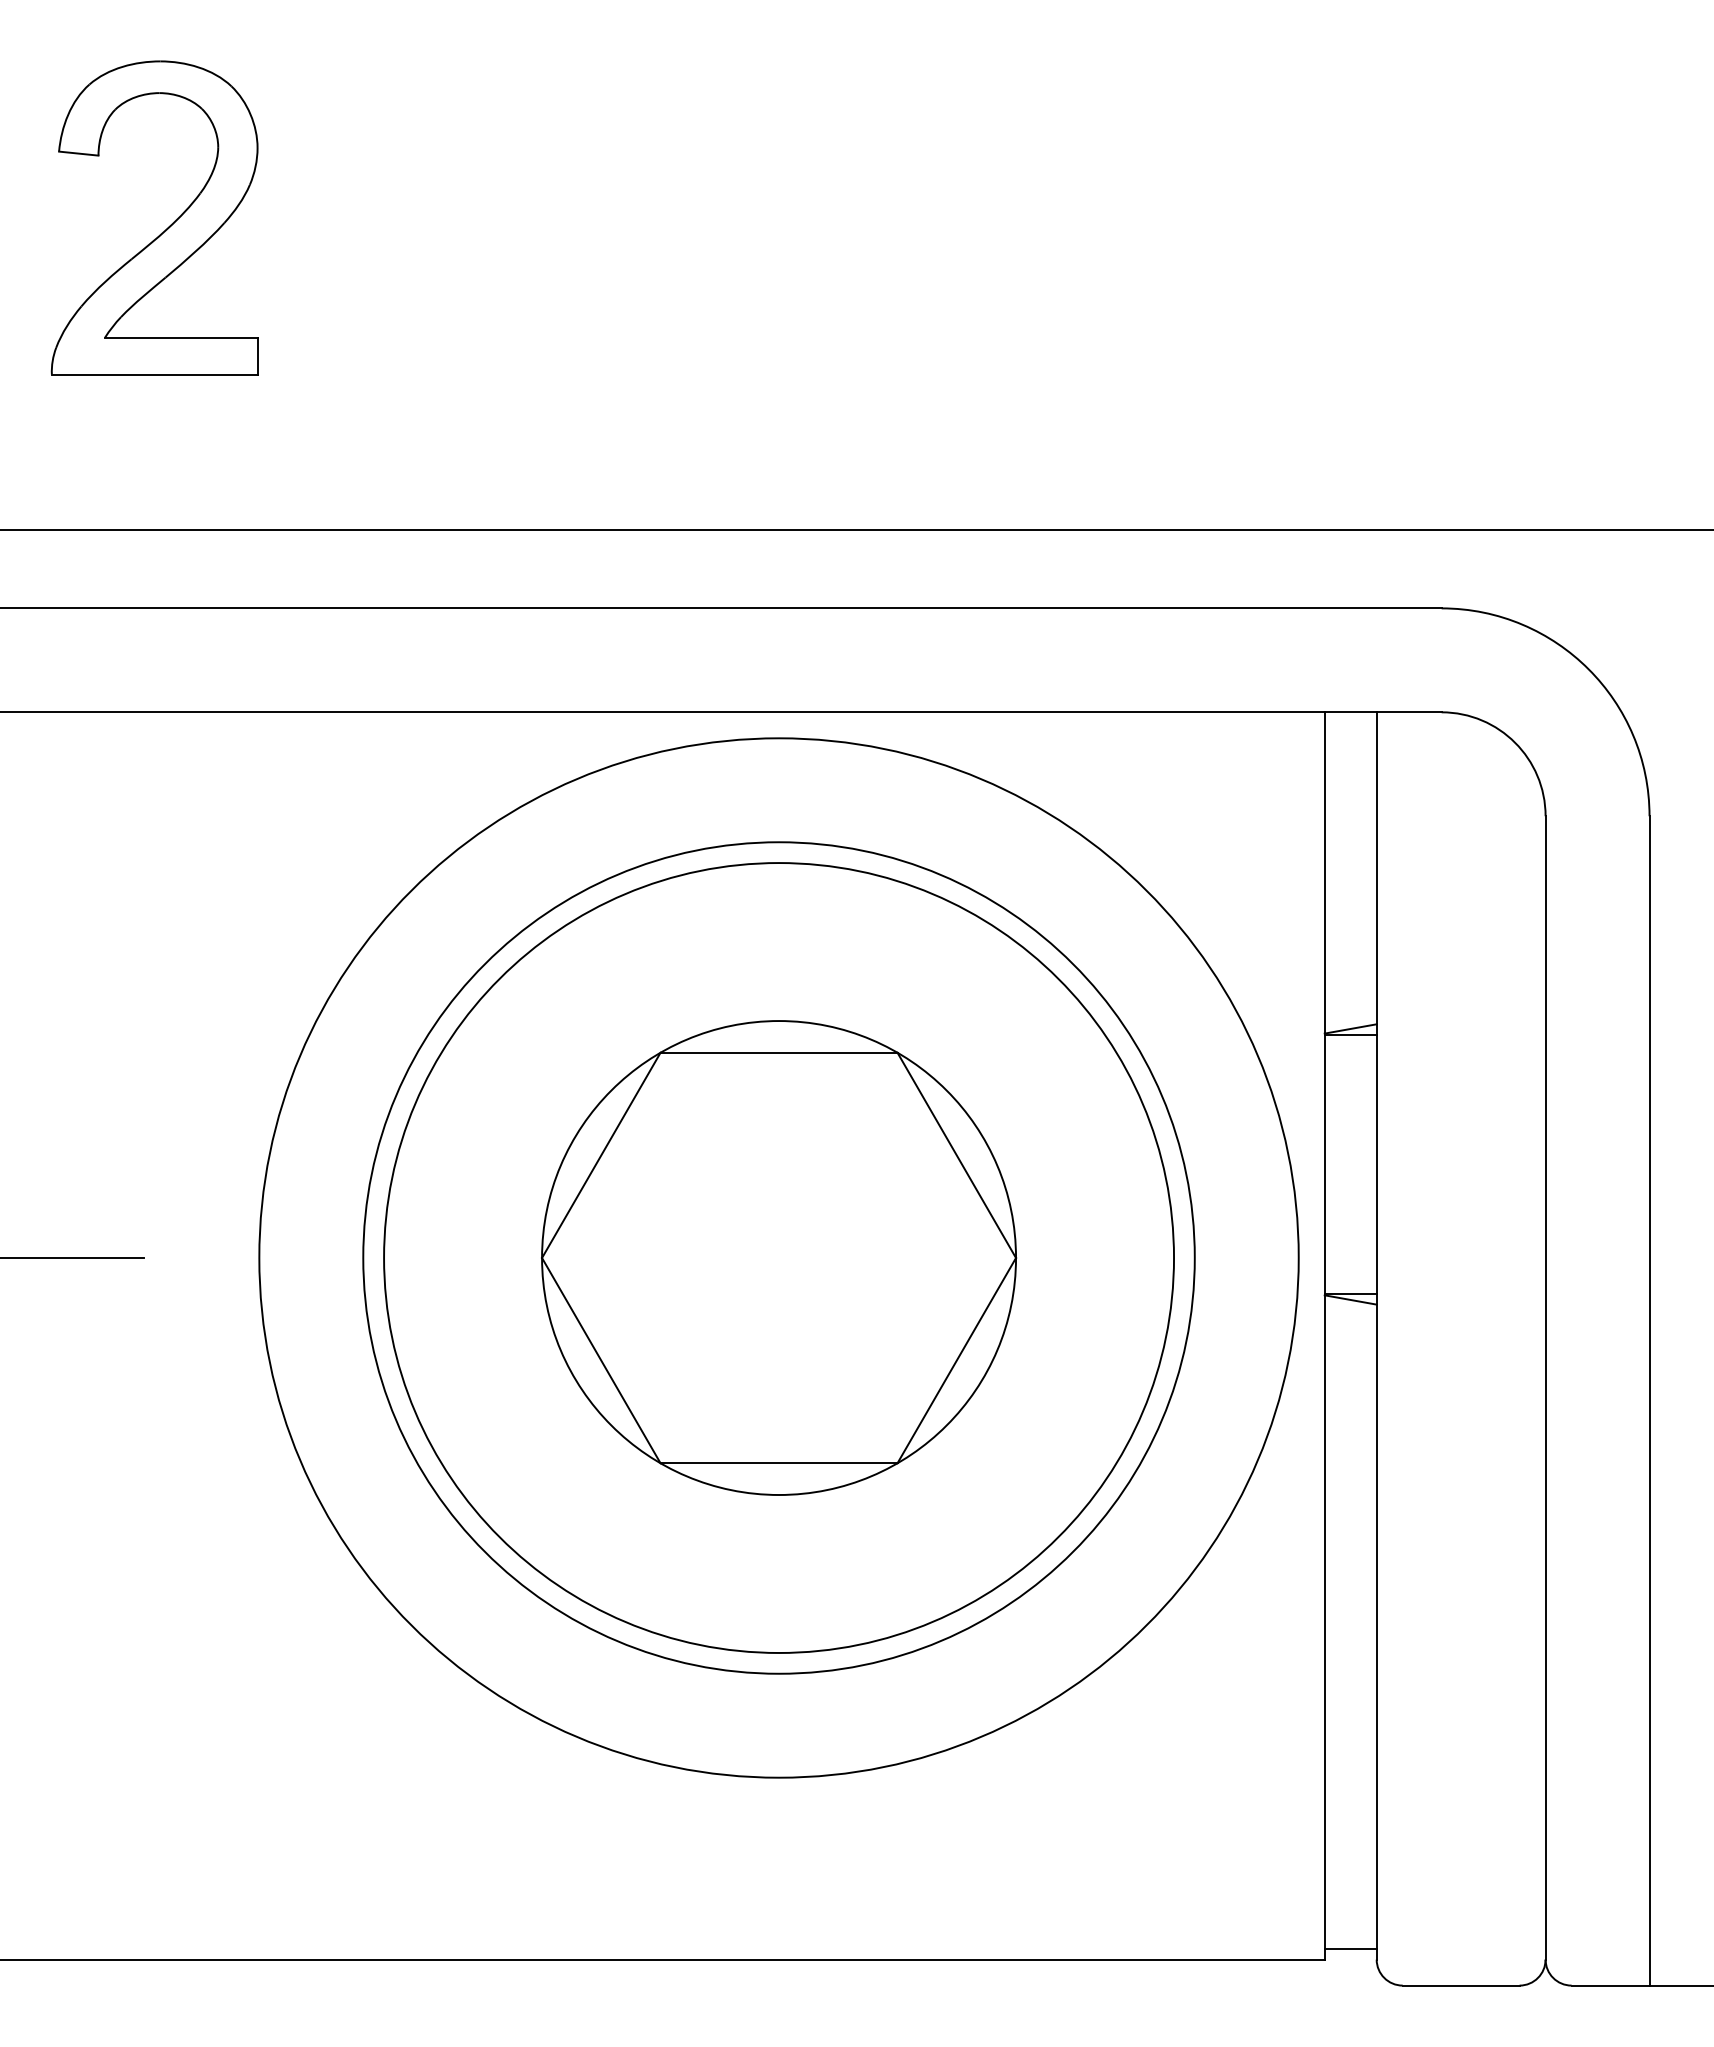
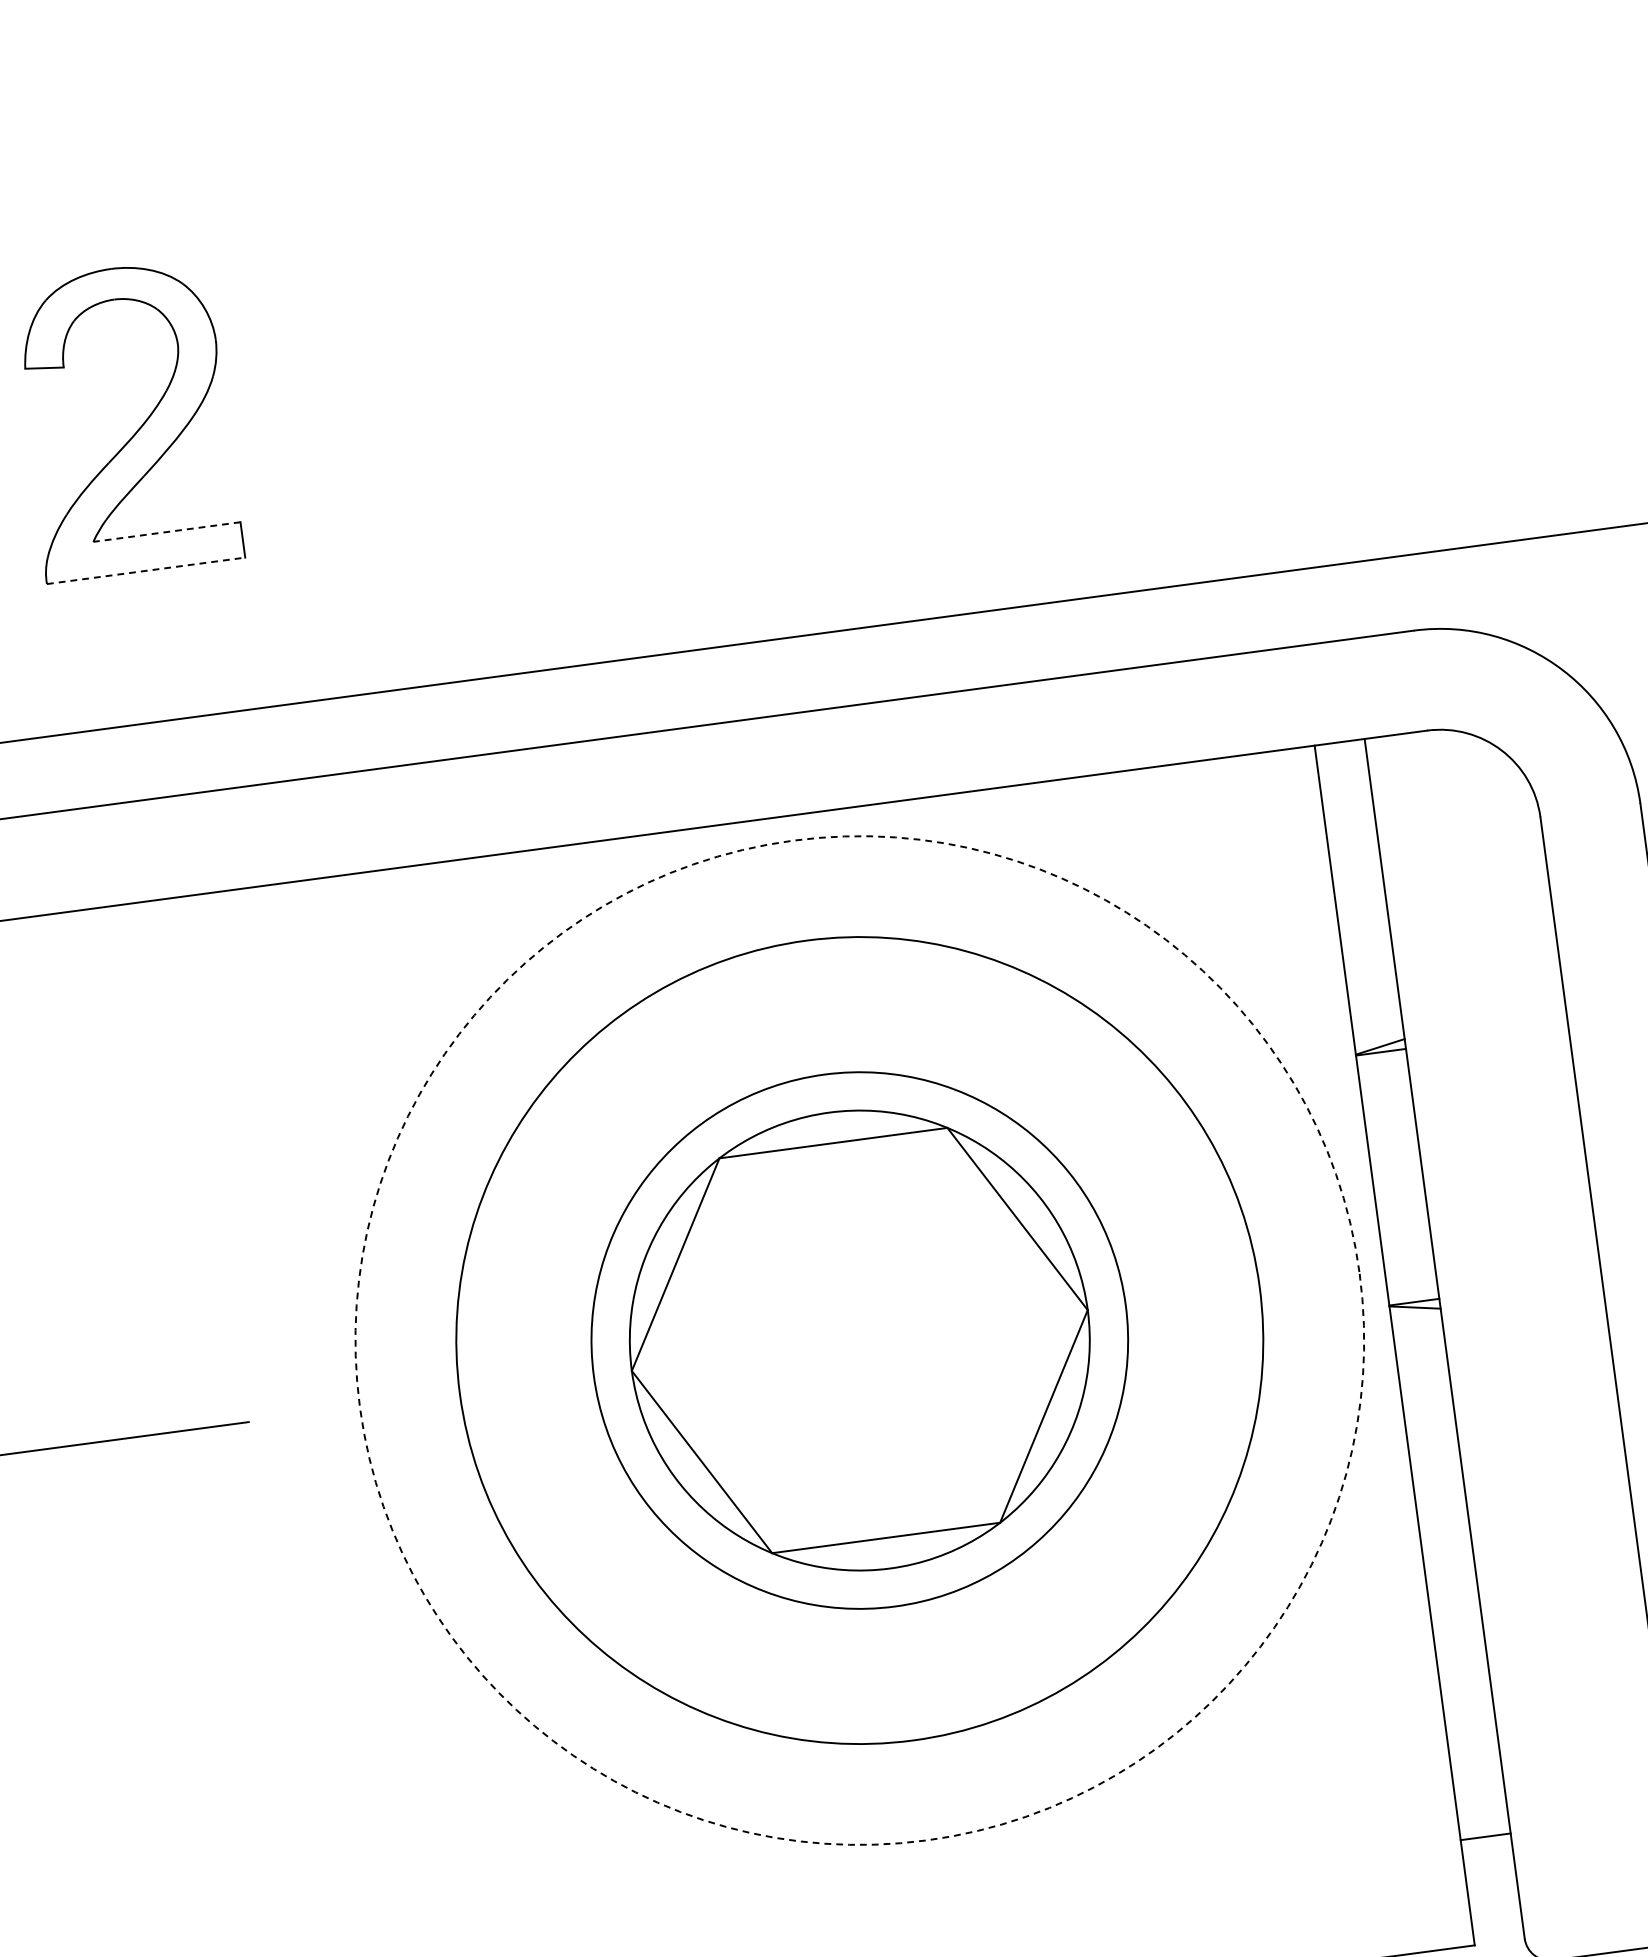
line: (181, 337) -> (166, 531), solid -> dashed
line: (155, 374) -> (146, 570), solid -> dashed
circle: (778, 1257) -> (859, 1340), solid -> dashed
circle: (779, 1257) -> (860, 1340), size x0.7
line: (1350, 1949) -> (1485, 1837), moved

